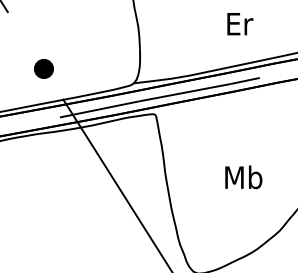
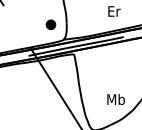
part: (42, 68) -> (50, 24), moved
text: (242, 175) -> (115, 98), moved

